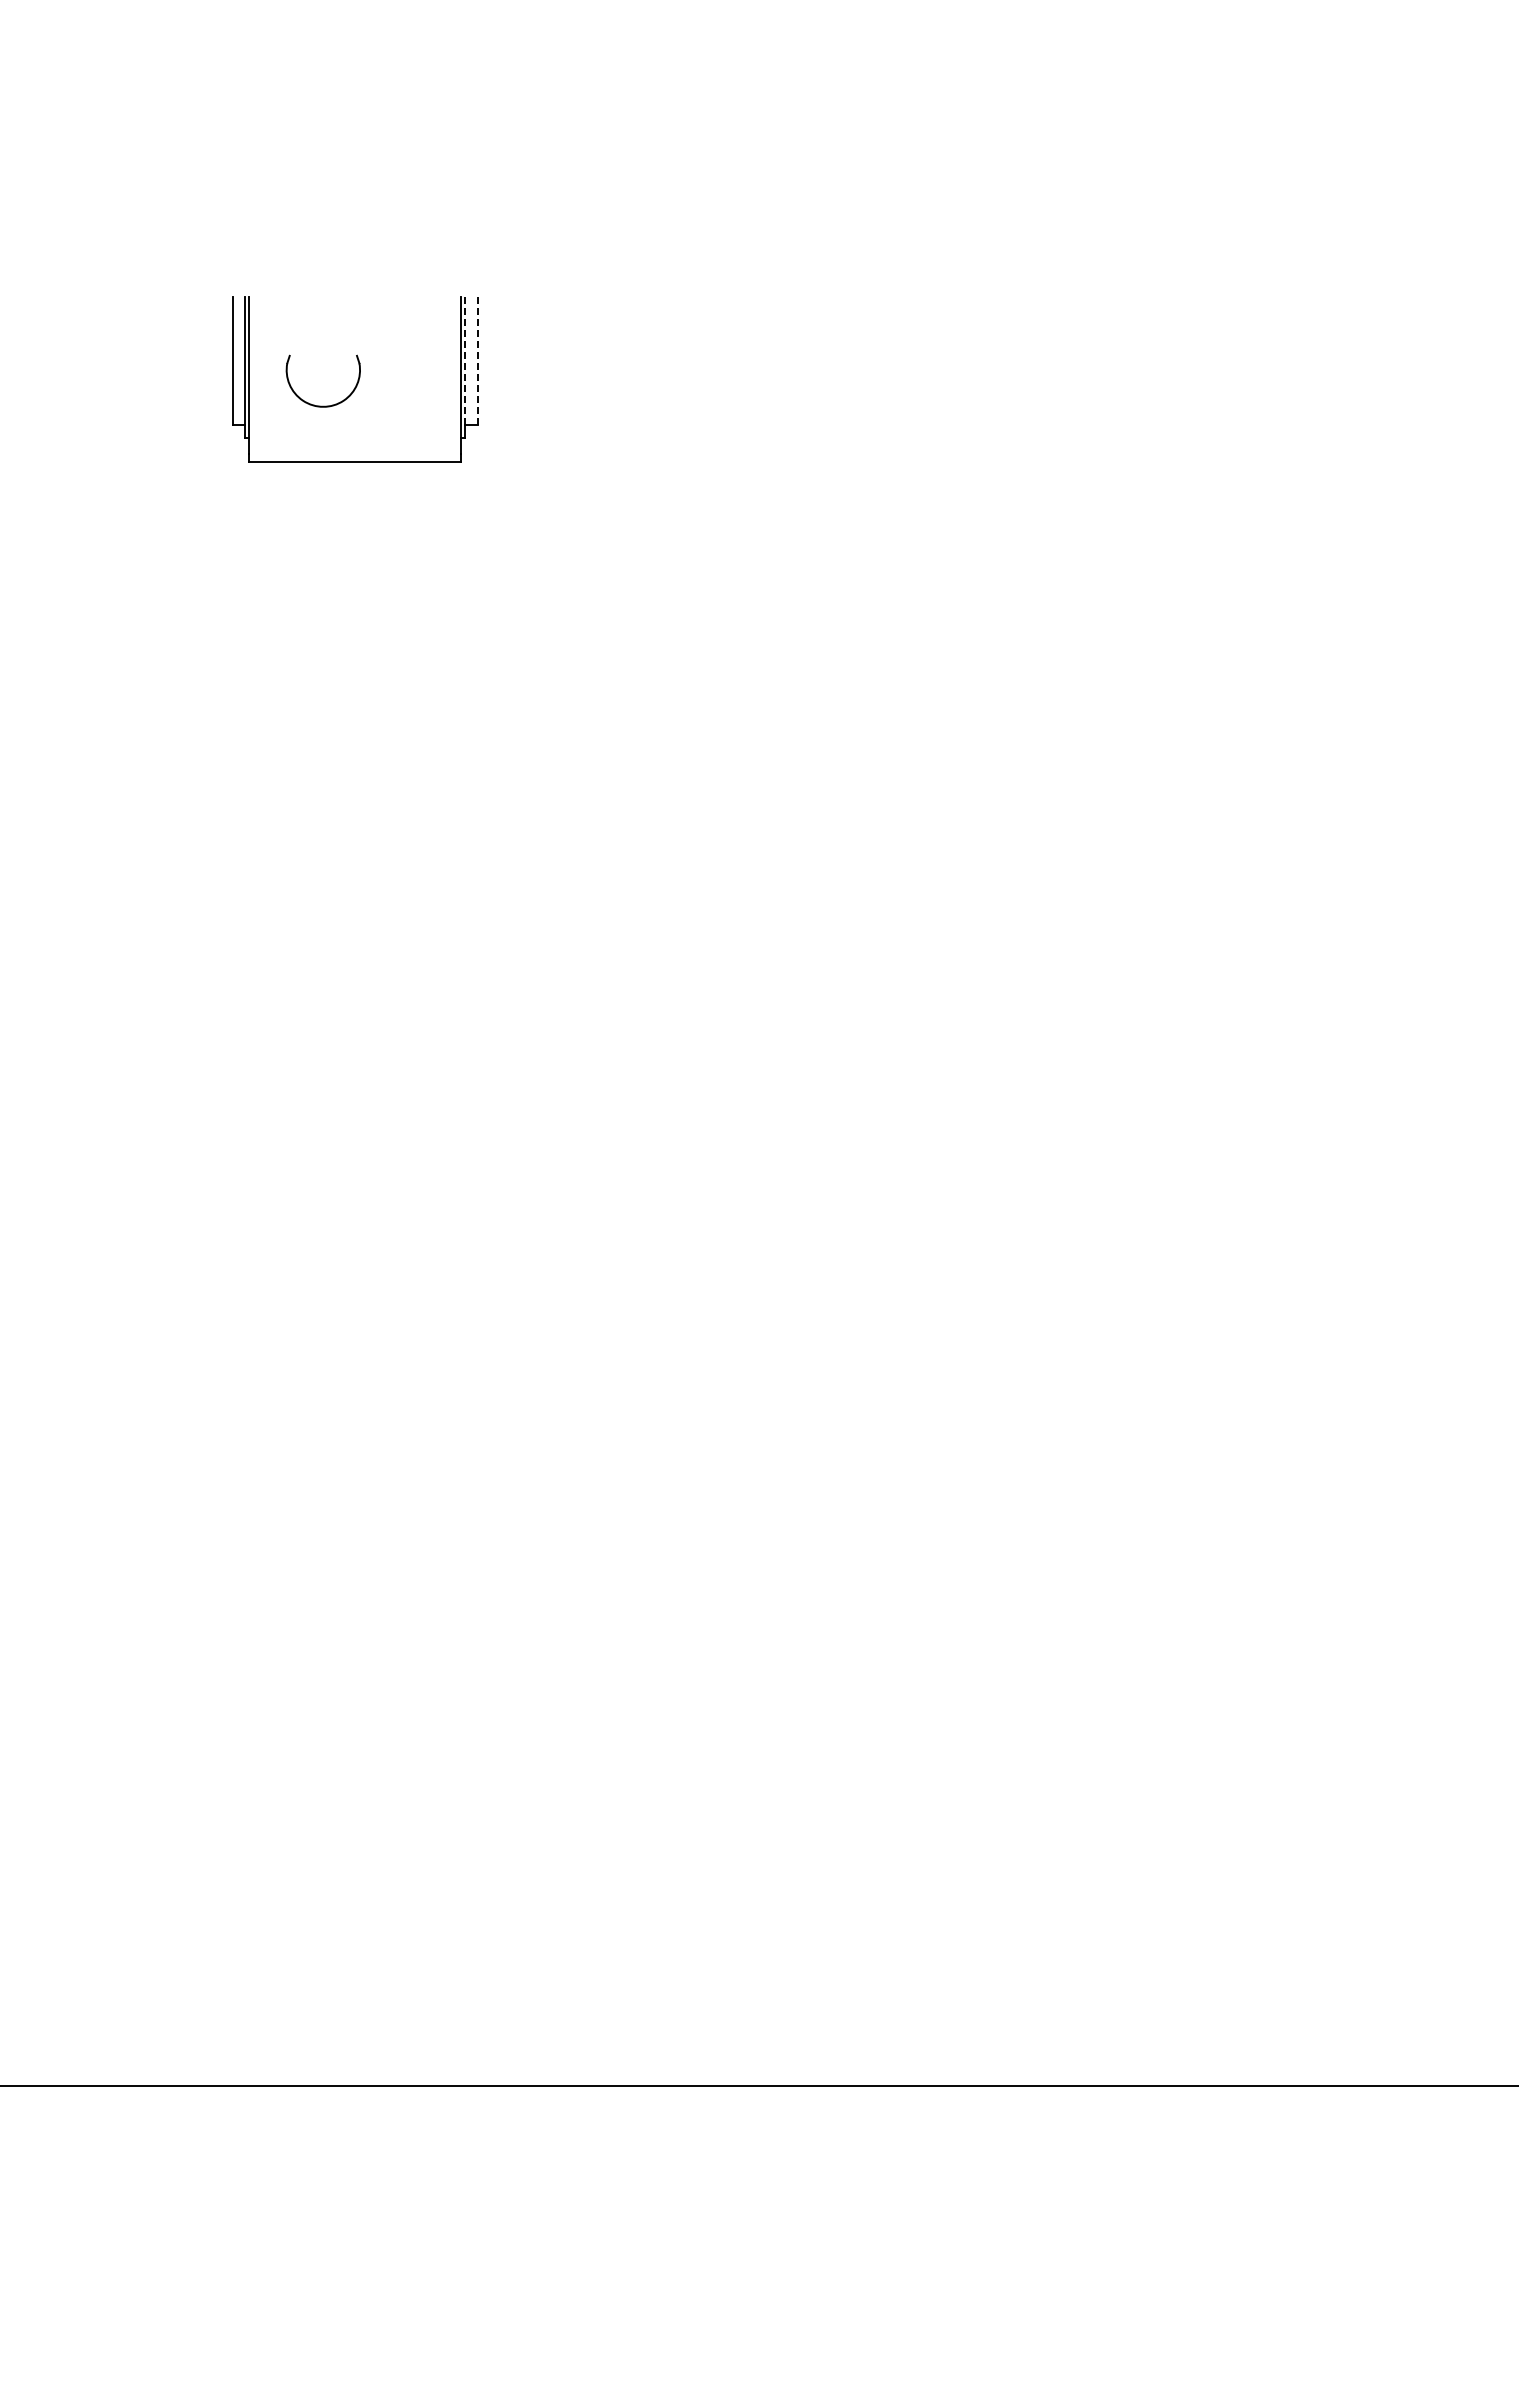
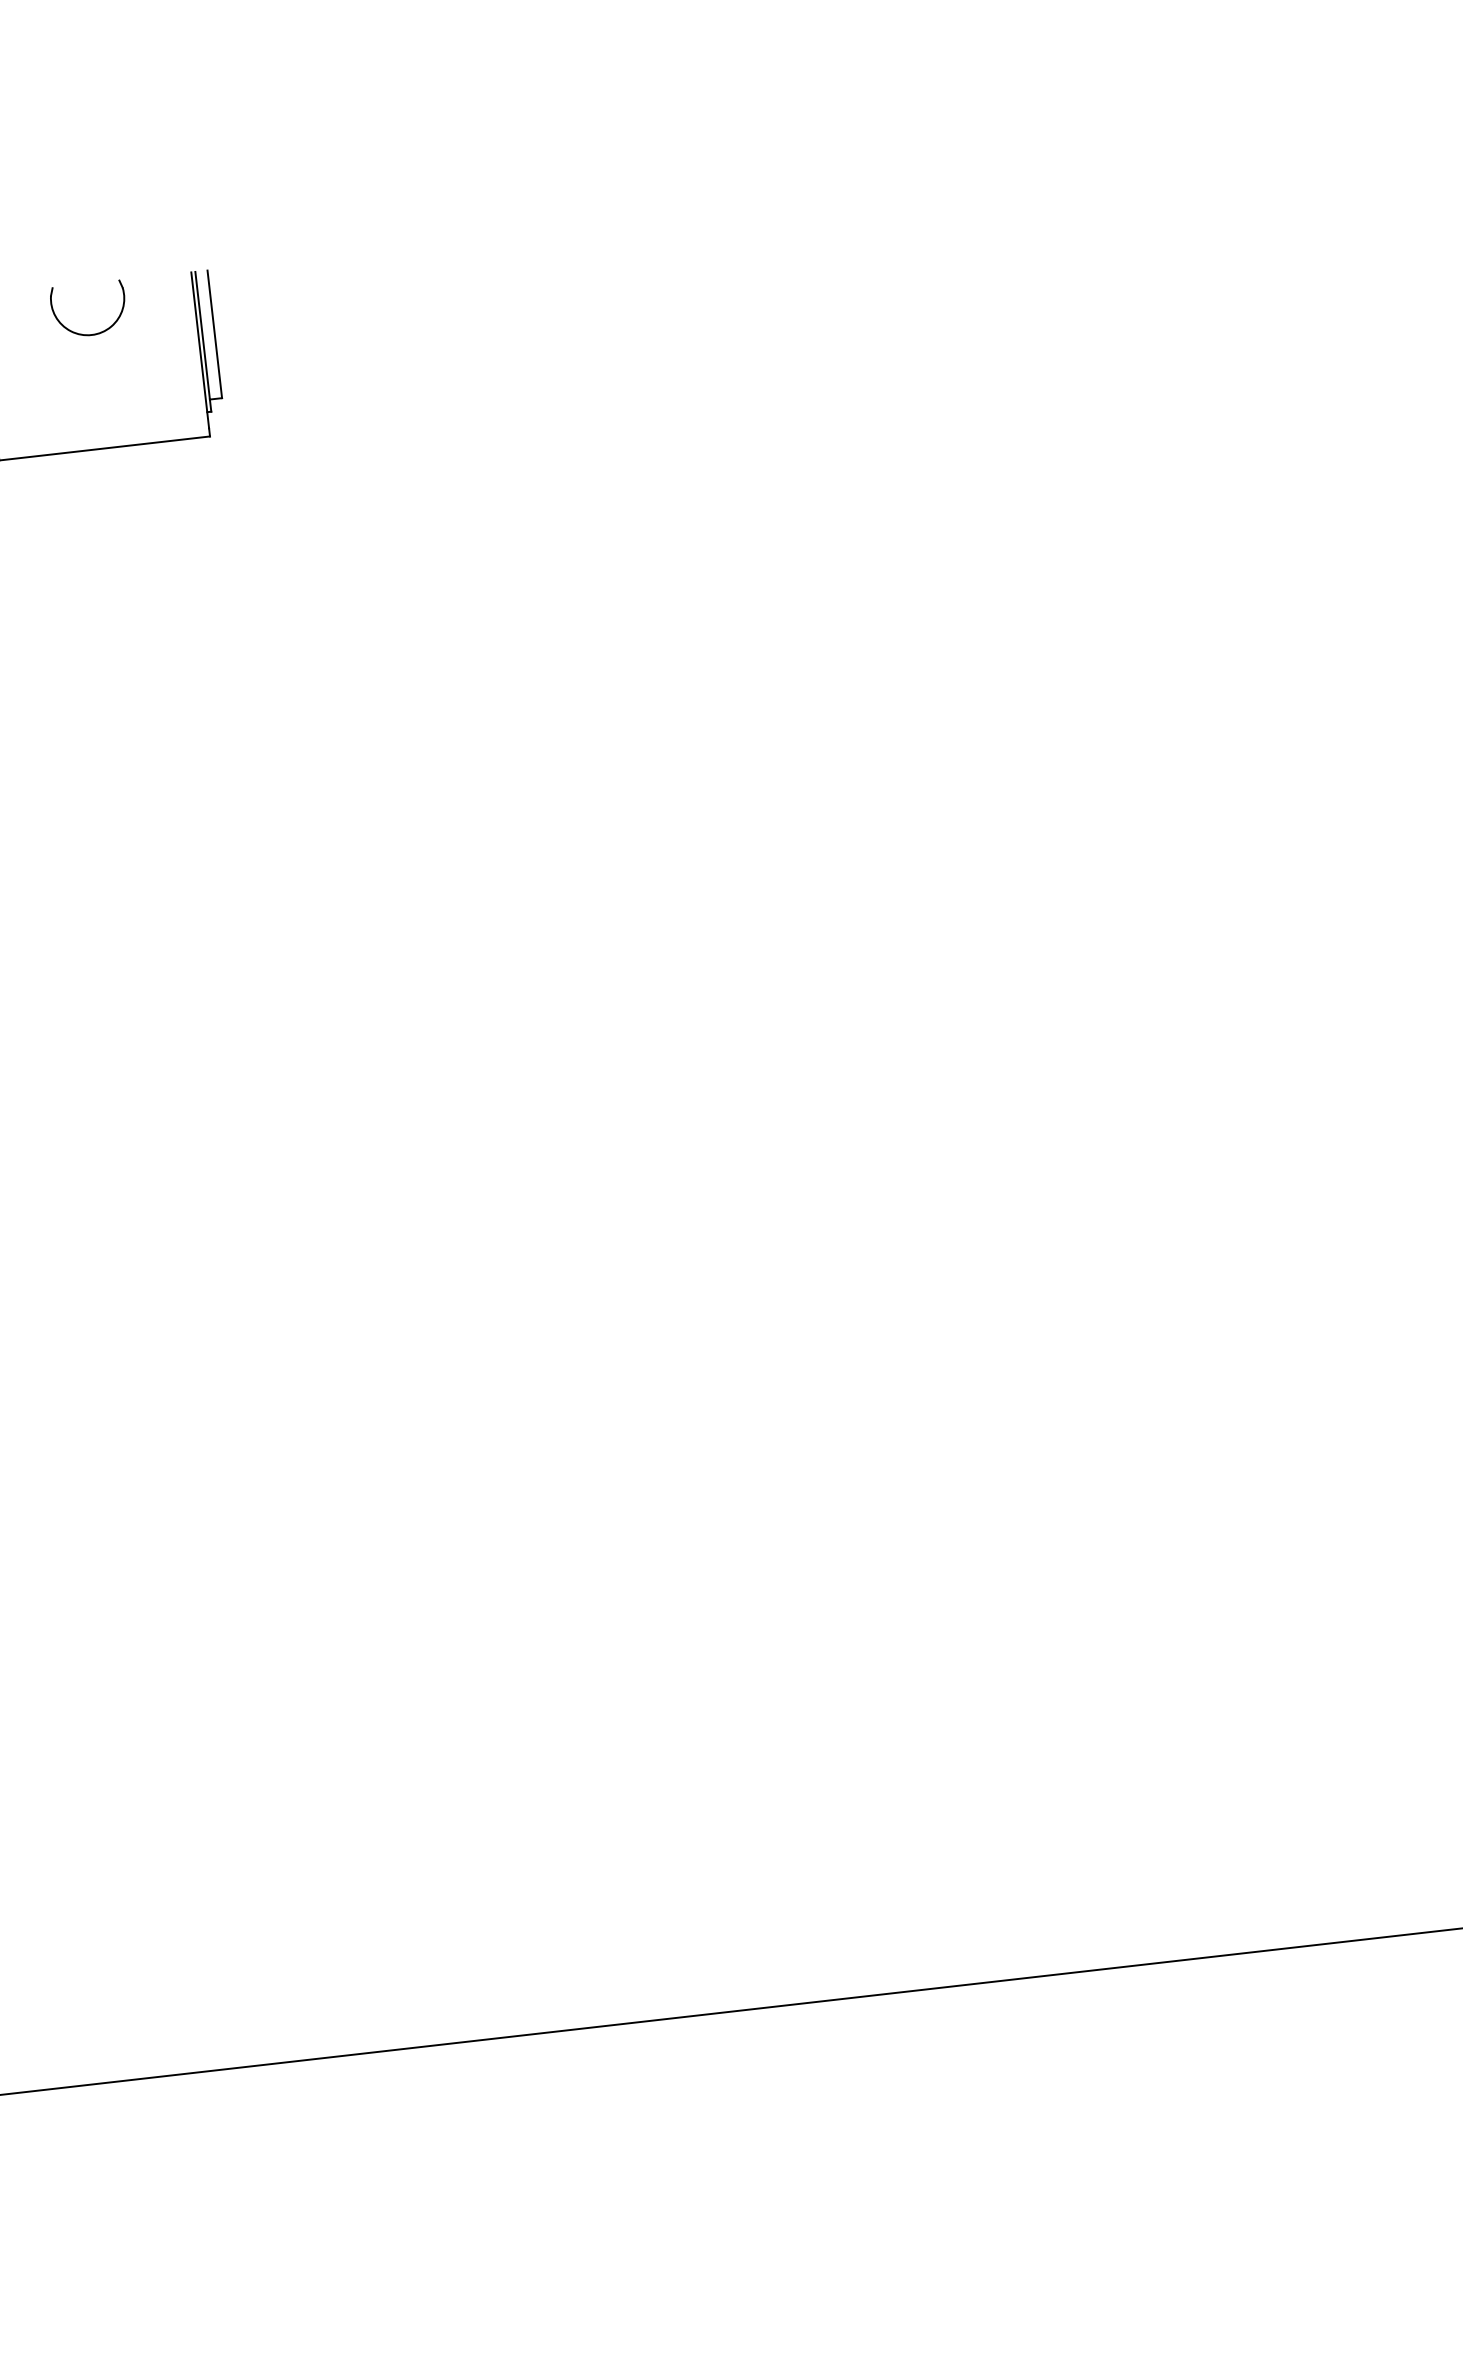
line: (465, 360) -> (202, 335), dashed -> solid
line: (477, 360) -> (214, 333), dashed -> solid
part: (322, 405) -> (90, 333), moved

